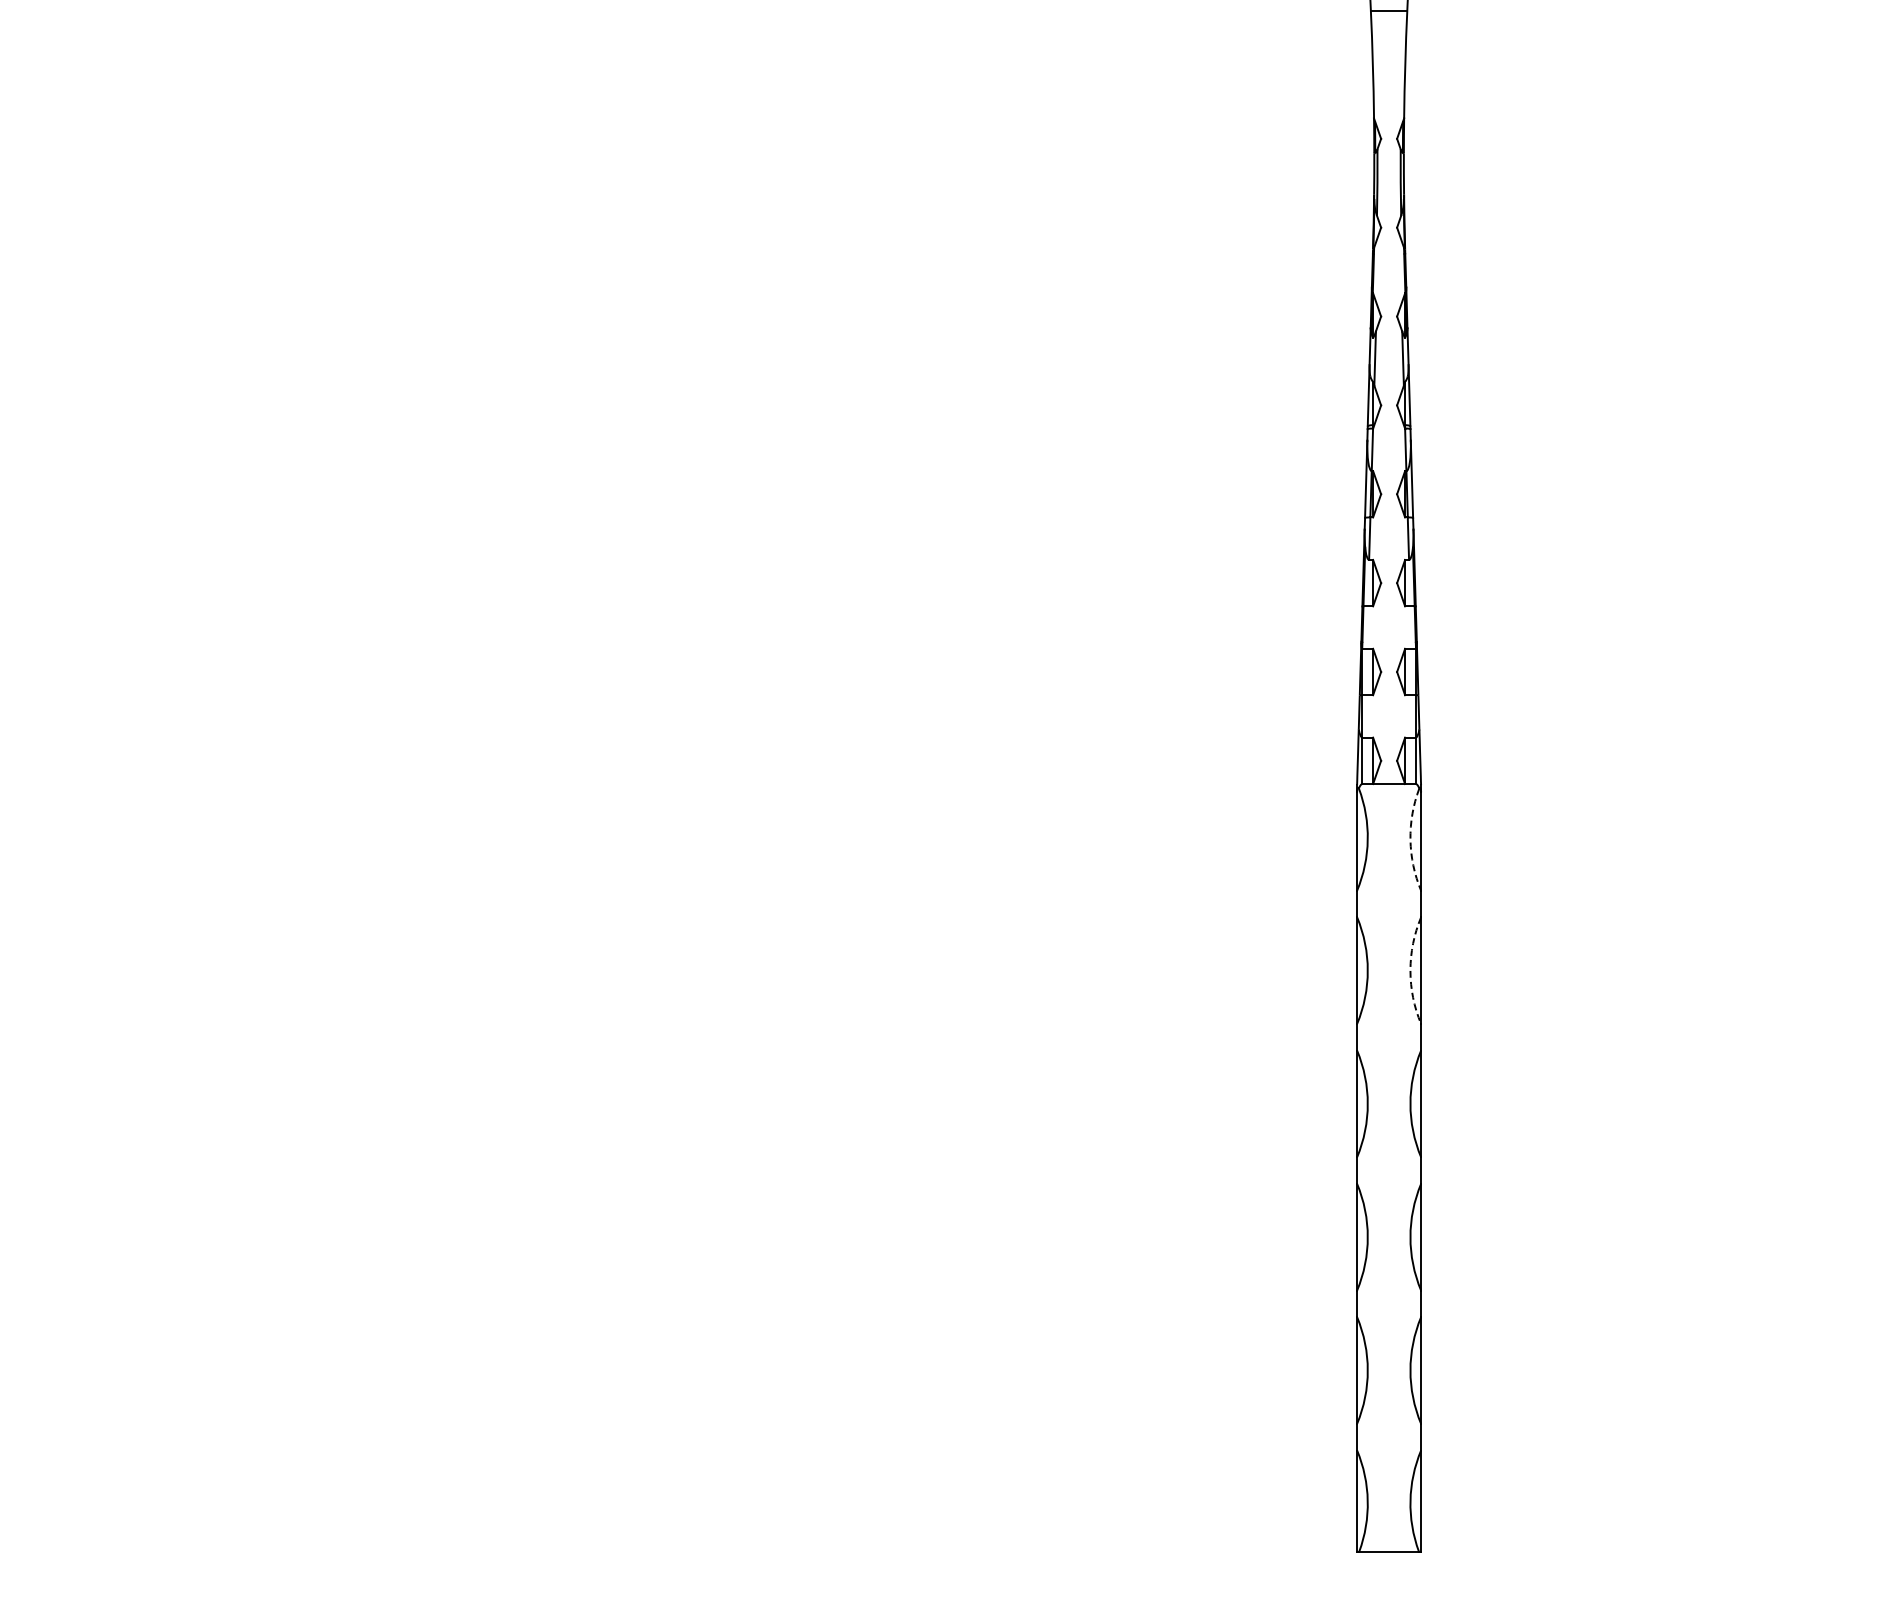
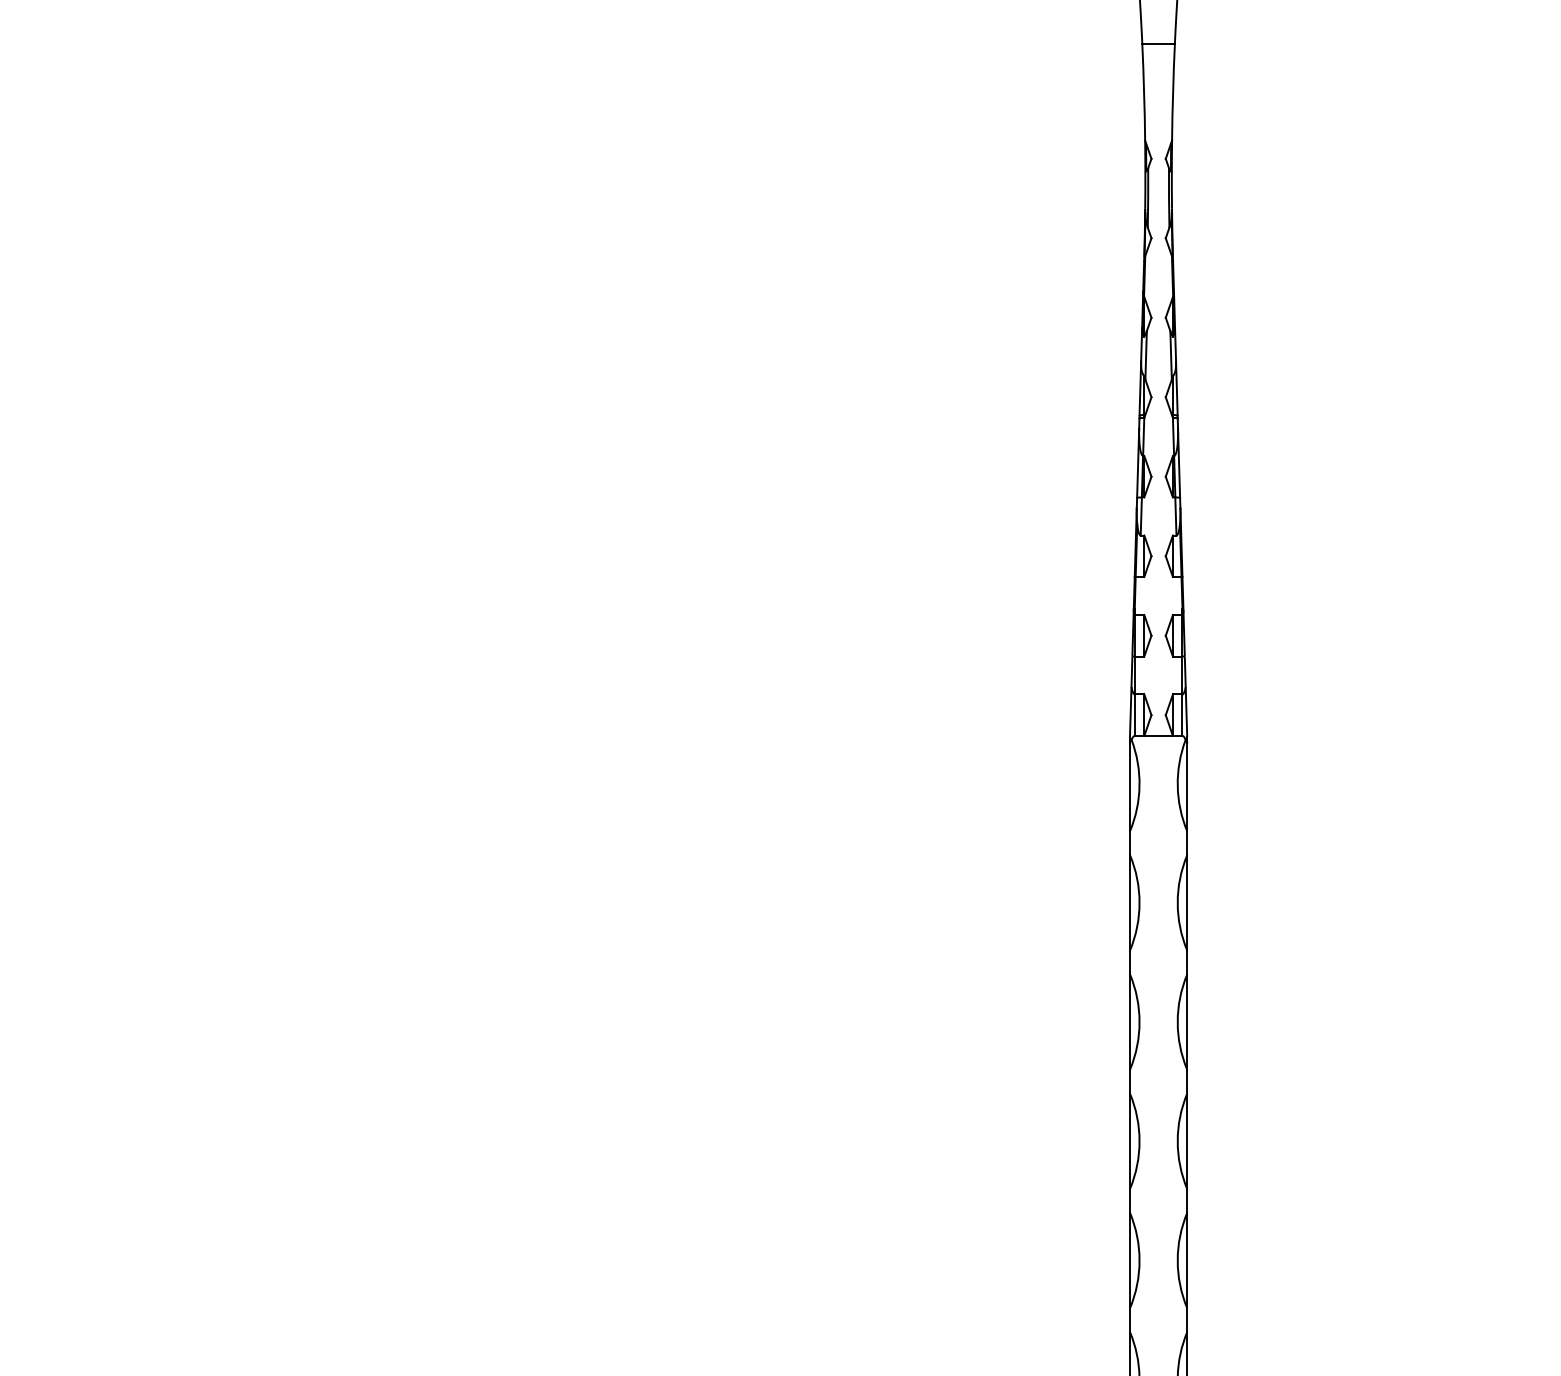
arc: (1410, 839) -> (1177, 785), dashed -> solid
arc: (1410, 970) -> (1177, 902), dashed -> solid

